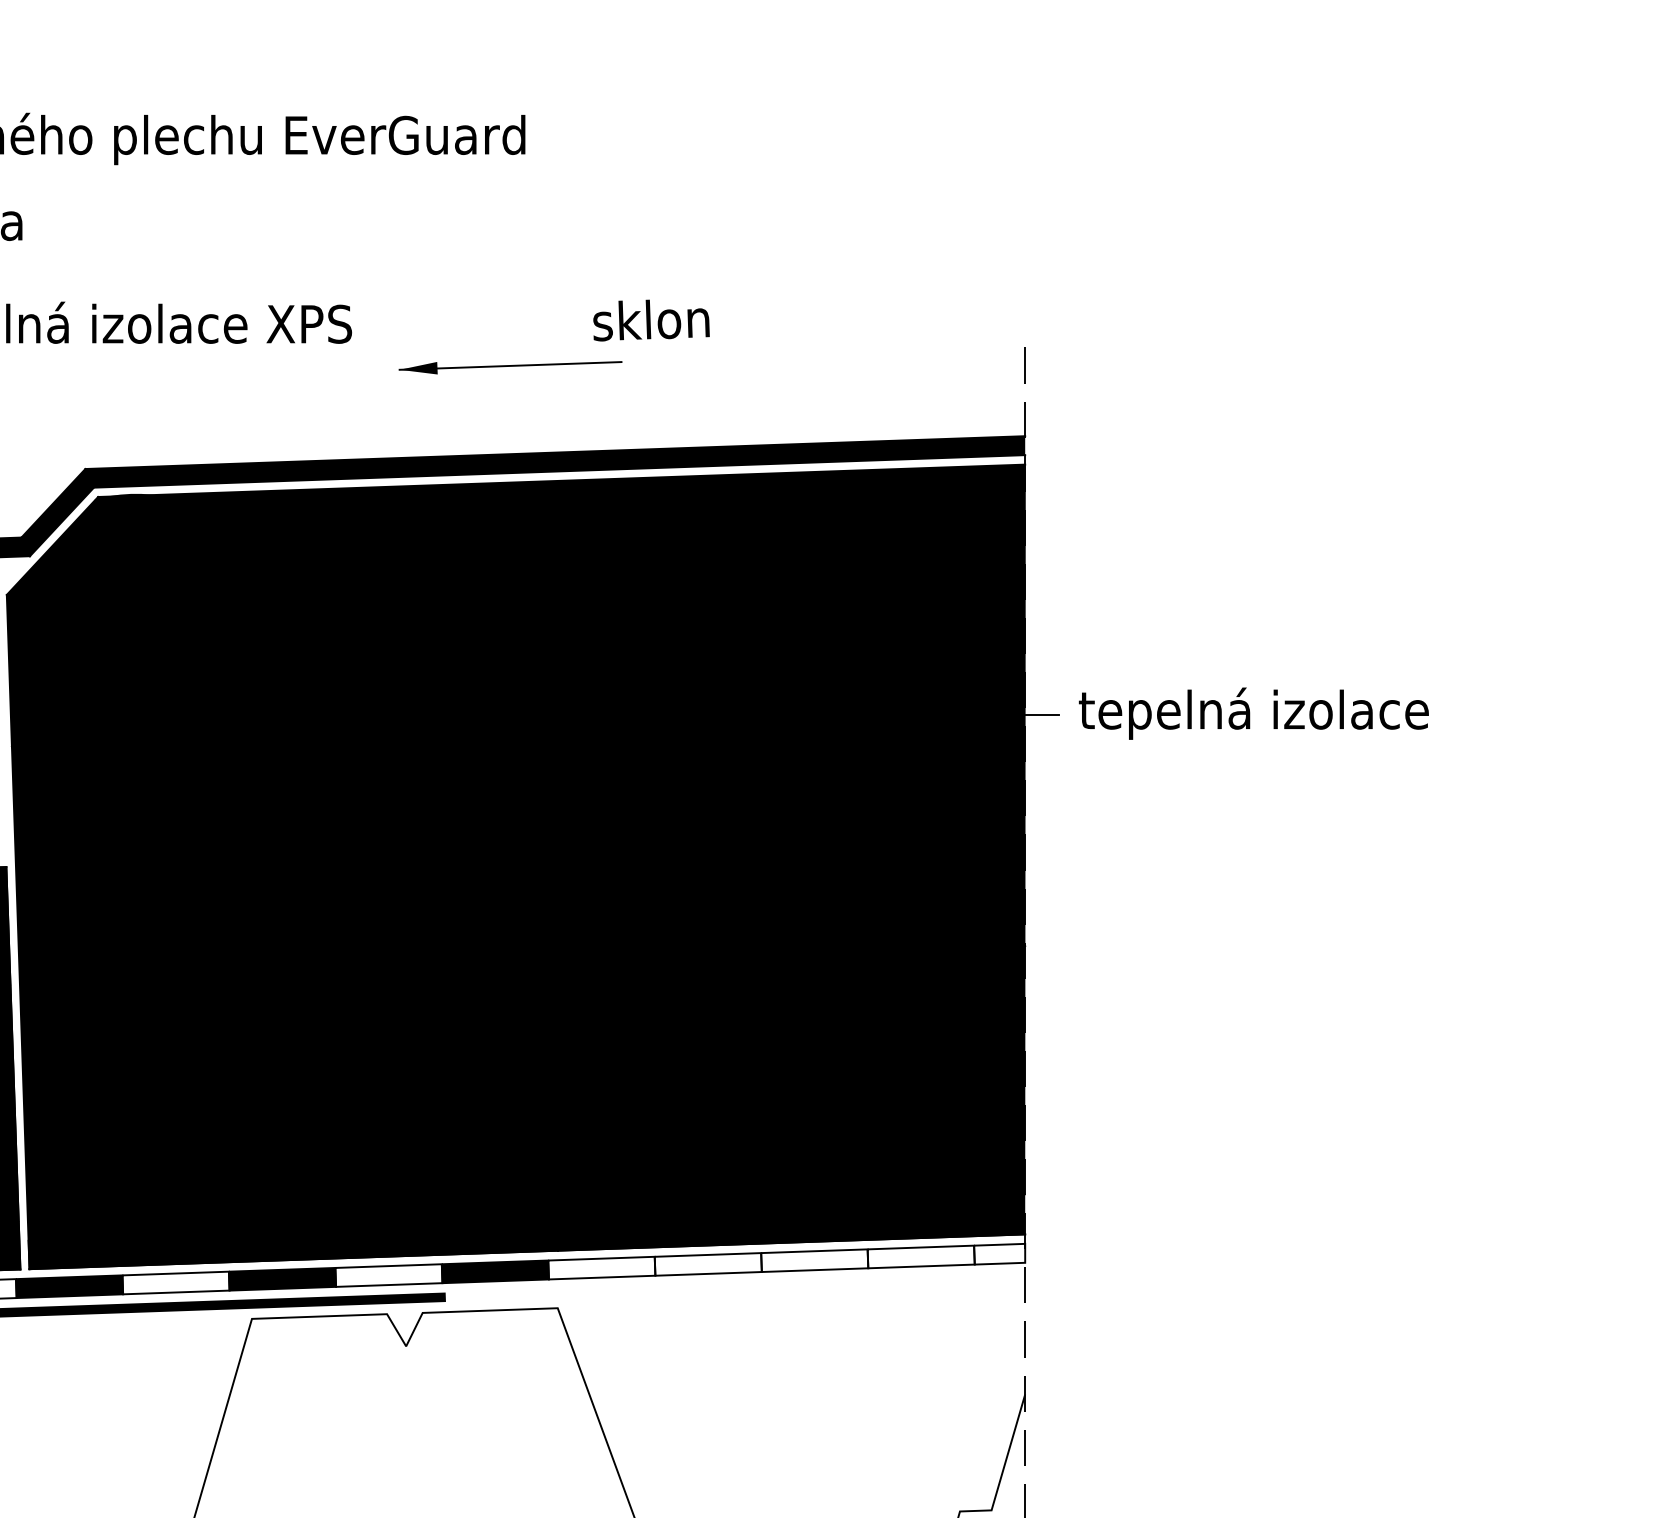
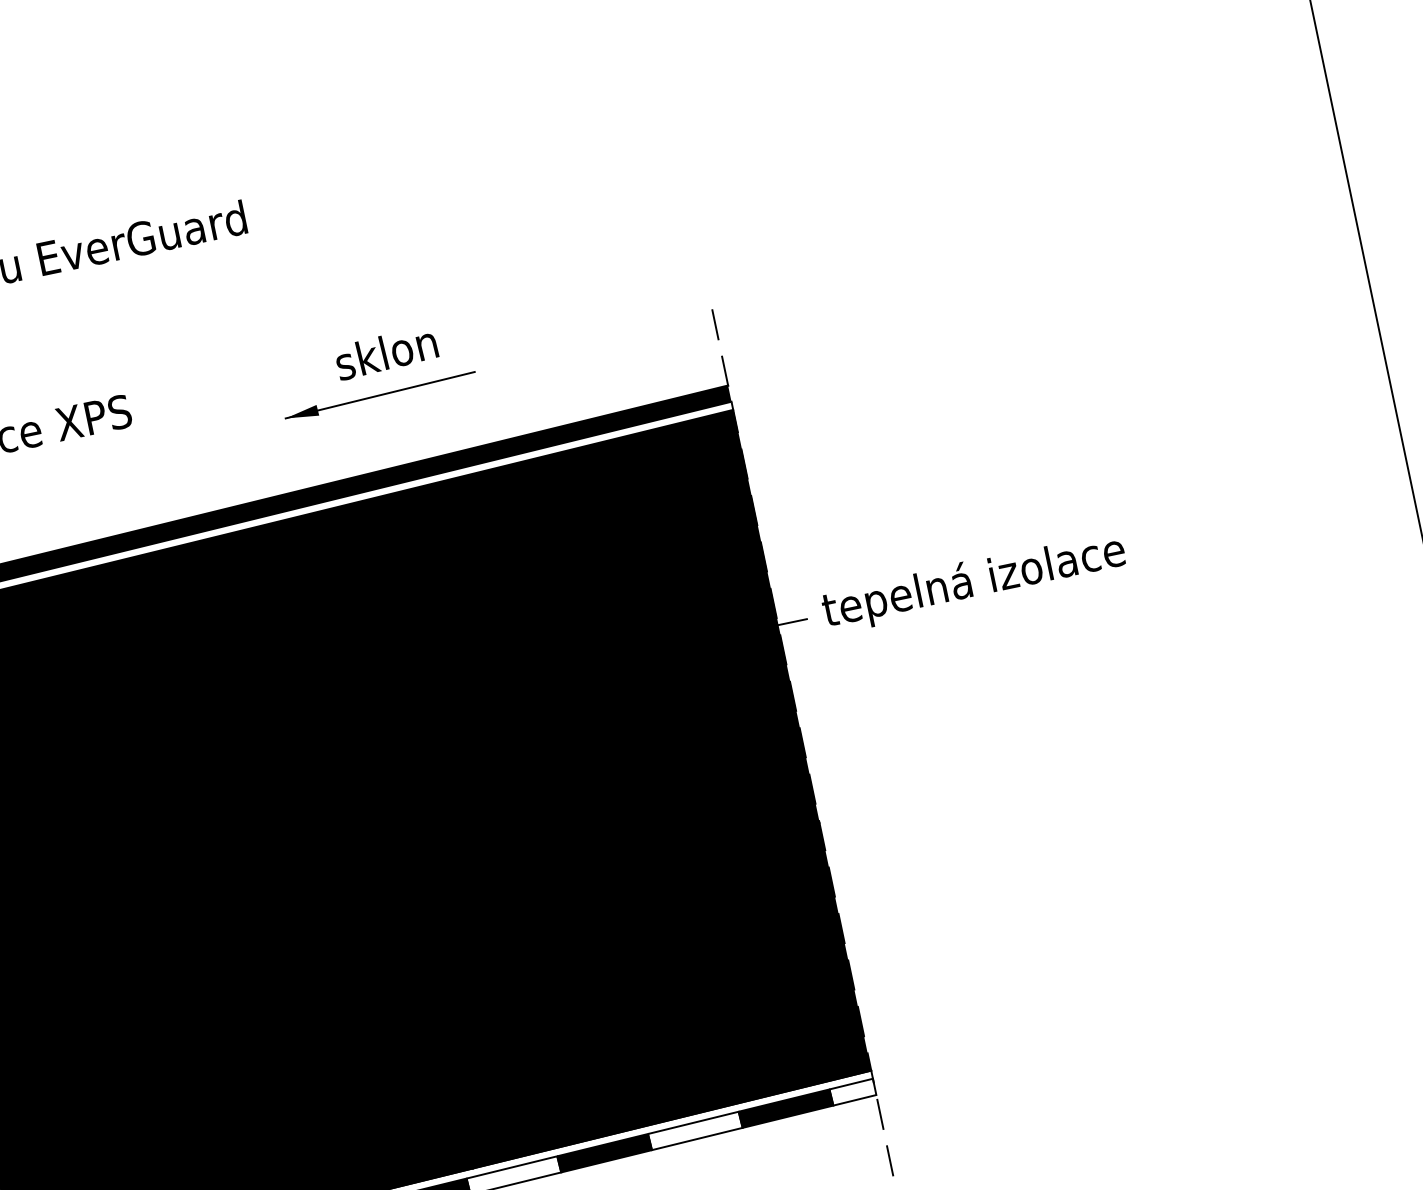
part: (510, 367) -> (380, 396), moved
fill: (920, 1256) -> (785, 1108), added
fill: (707, 1264) -> (603, 1153), added

